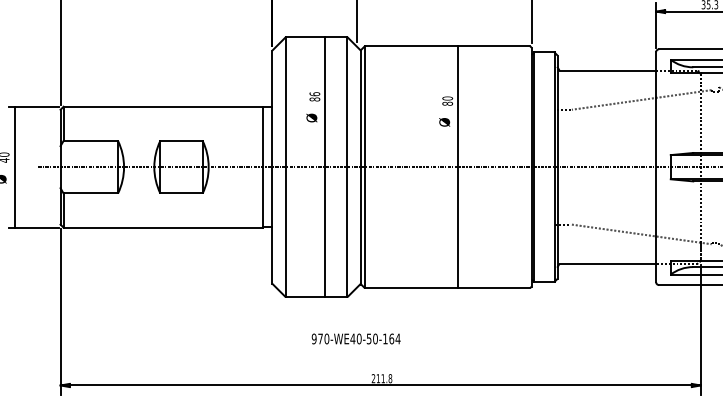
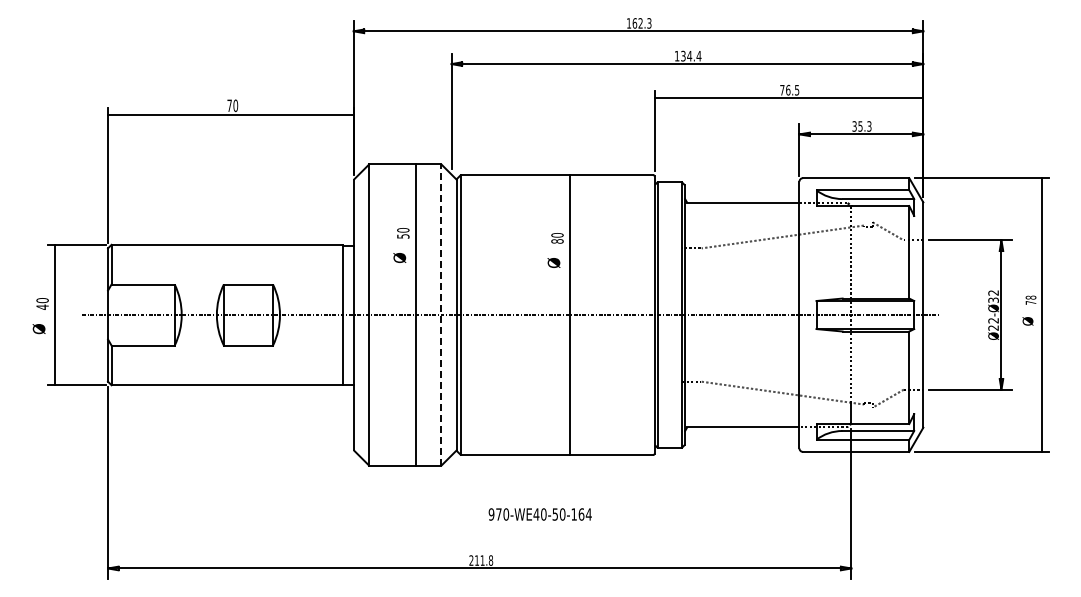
text: (315, 96) -> (403, 232), 86 -> 50
line: (347, 167) -> (441, 315), solid -> dashed
text: (355, 338) -> (539, 514), moved

